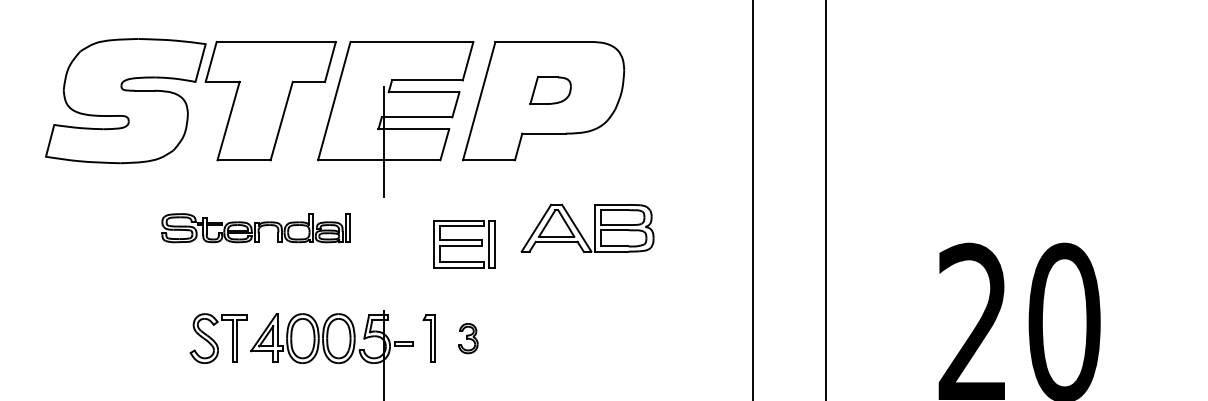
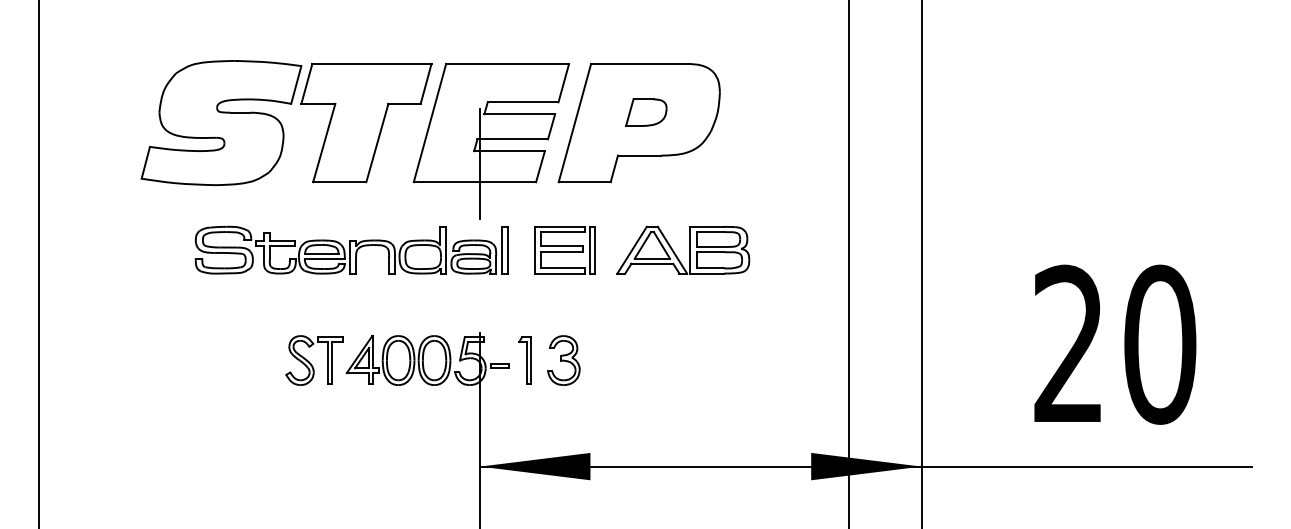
part: (255, 227) -> (351, 249), size x1.67
part: (463, 244) -> (564, 250), moved
part: (467, 338) -> (563, 360), size x1.67

